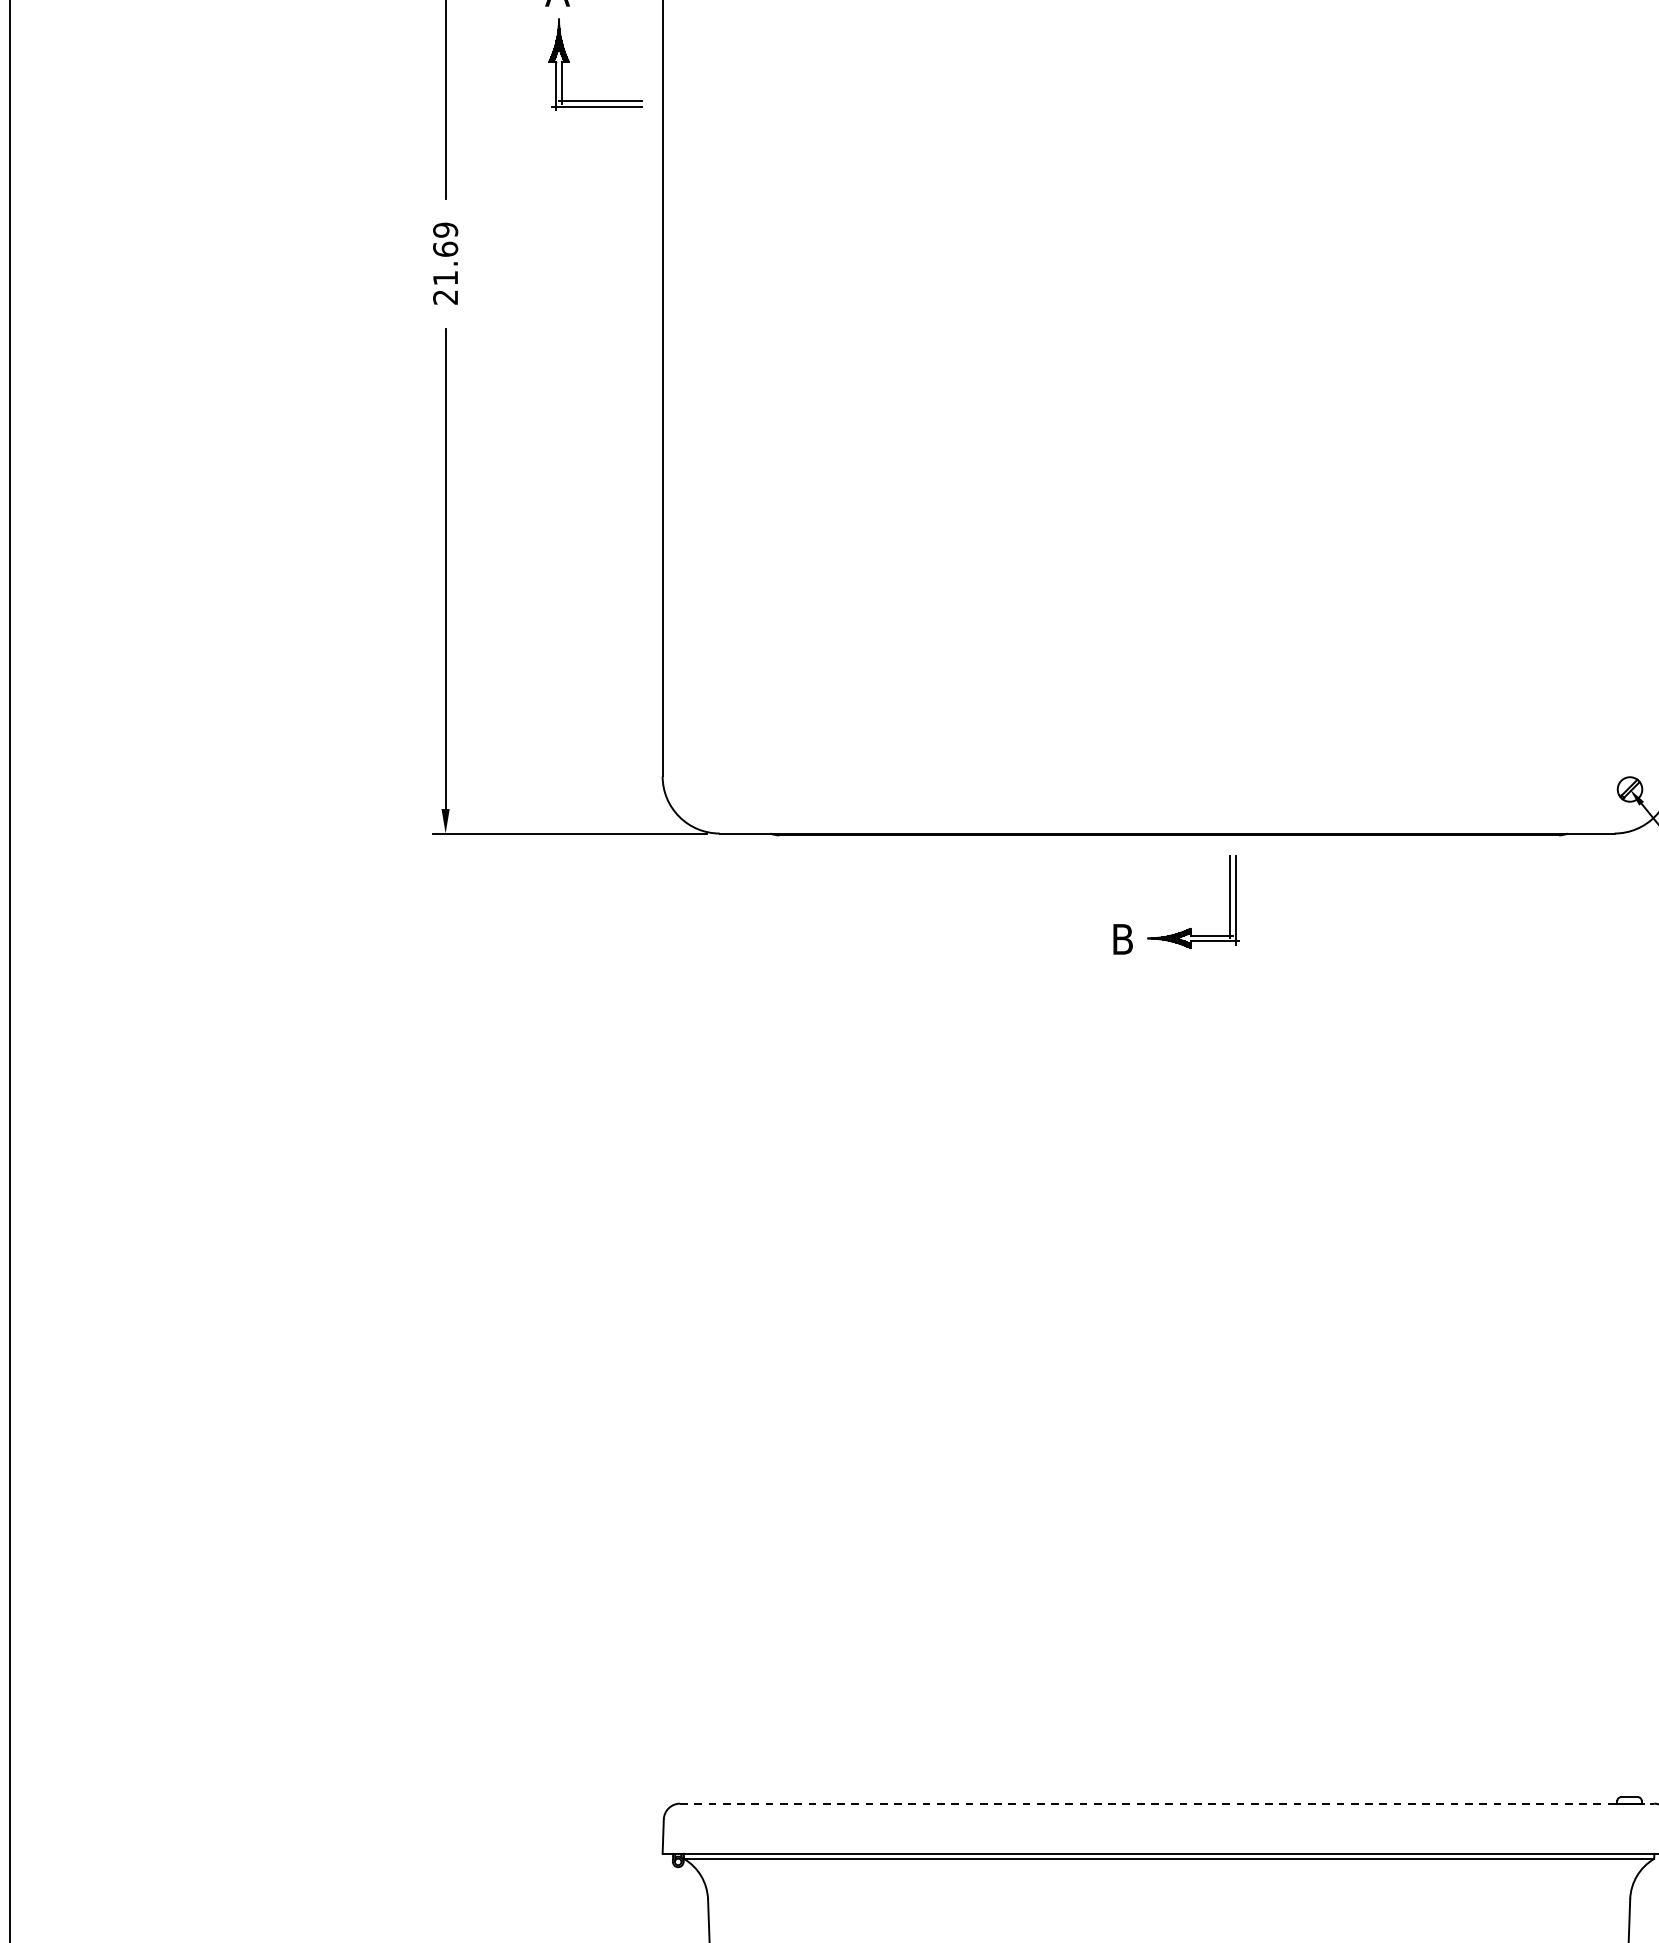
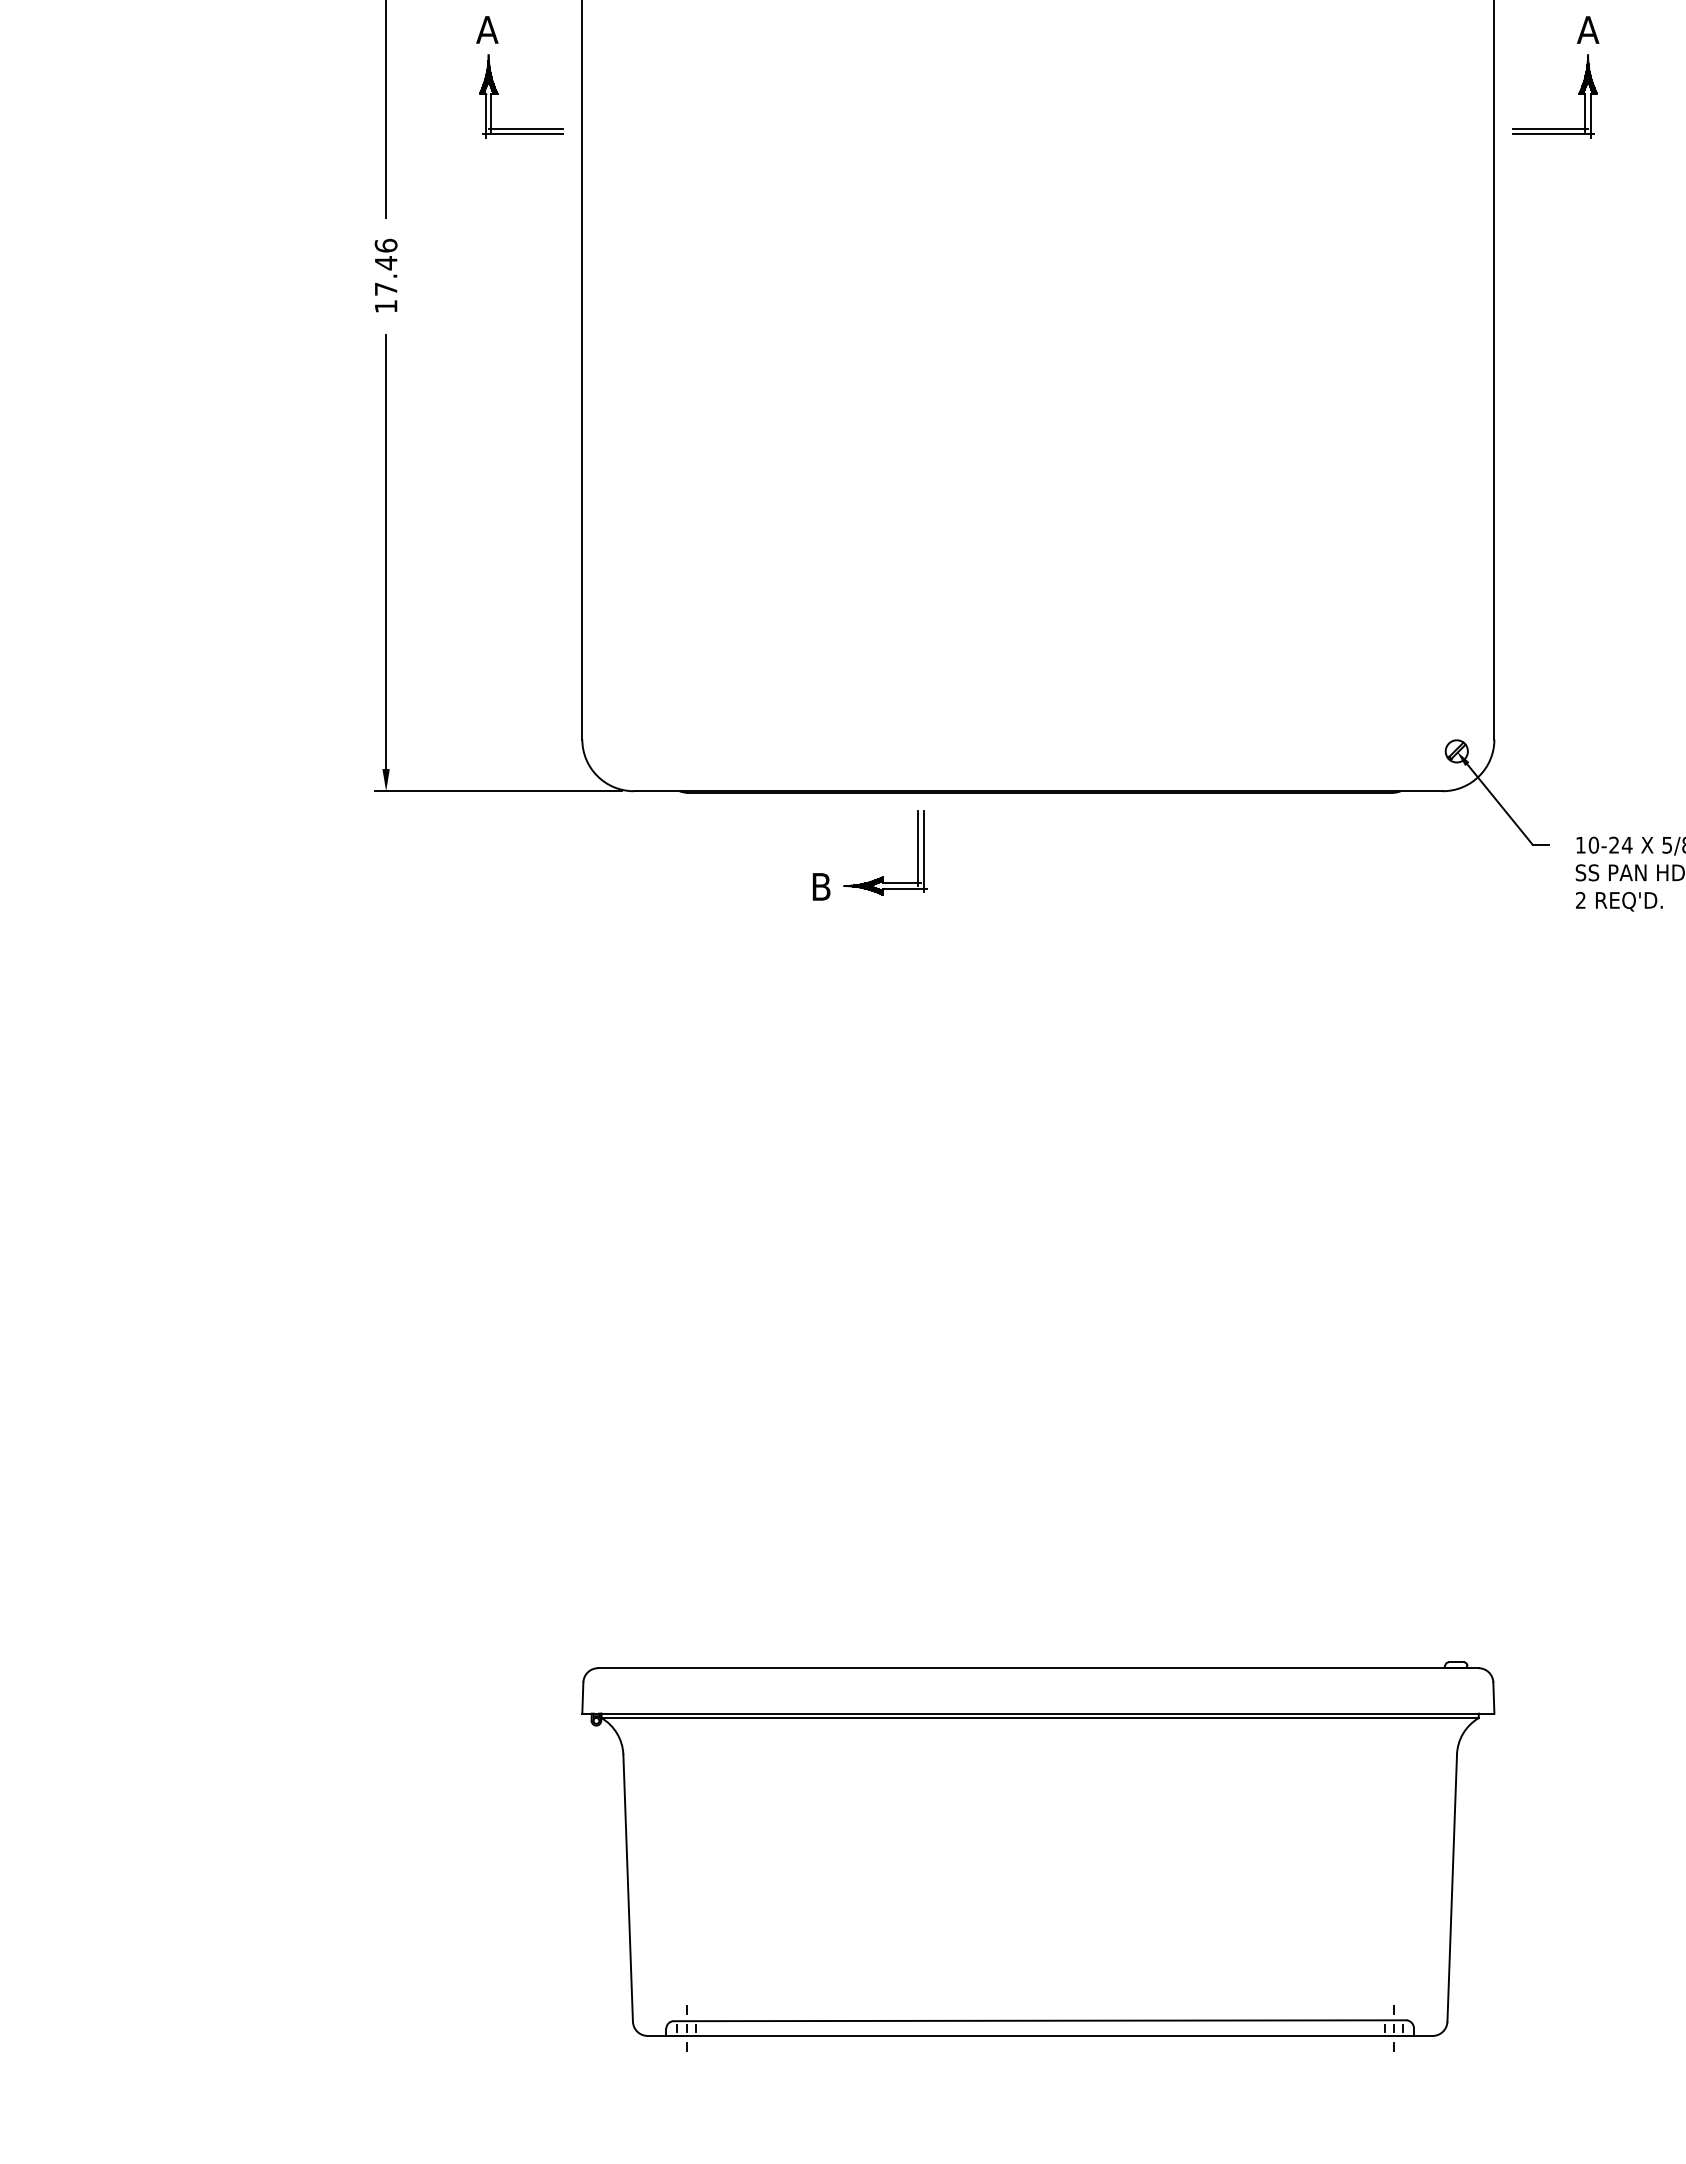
text: (444, 263) -> (385, 275), 21.69 -> 17.46
part: (1189, 927) -> (881, 876), moved
line: (1167, 1803) -> (1038, 1668), dashed -> solid

